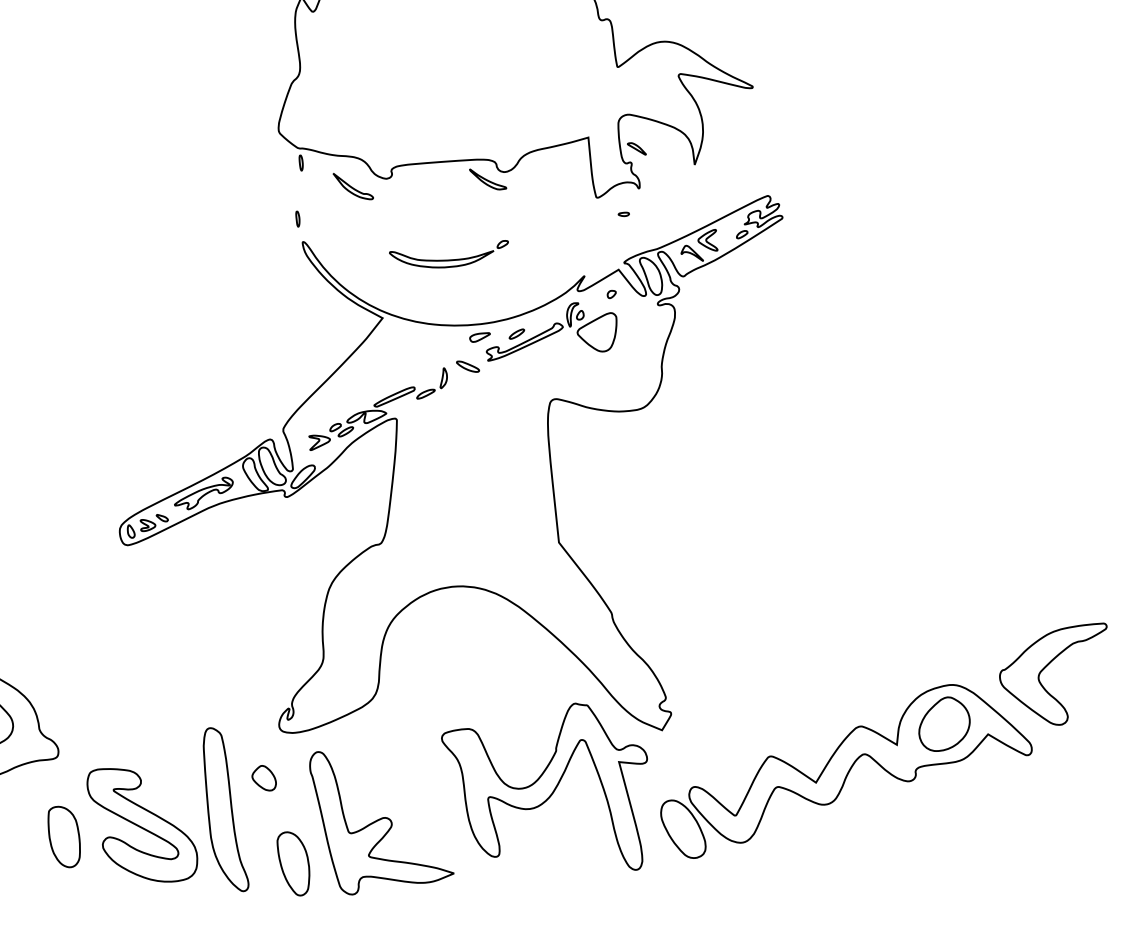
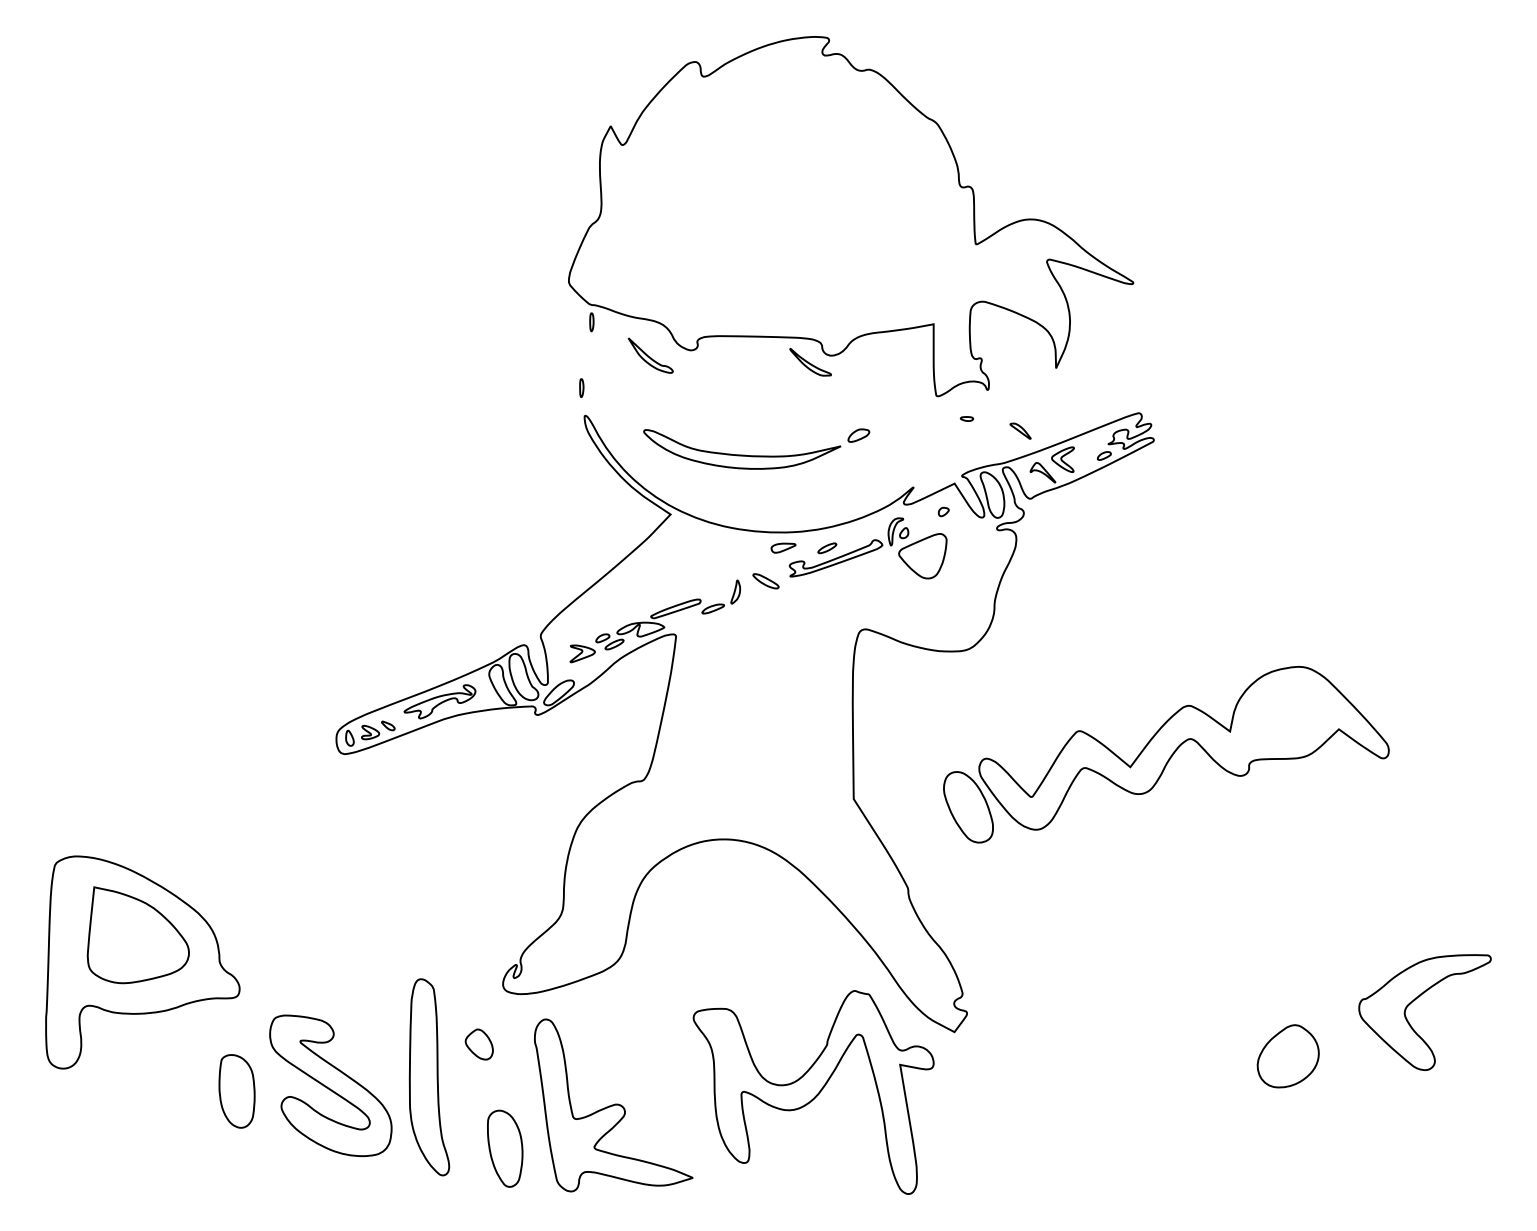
part: (636, 148) -> (1020, 430), moved
part: (449, 256) -> (756, 449), size x1.6
part: (845, 769) -> (1166, 754), moved

